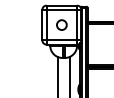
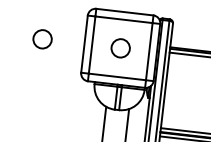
circle: (19, 24) -> (42, 38), added

